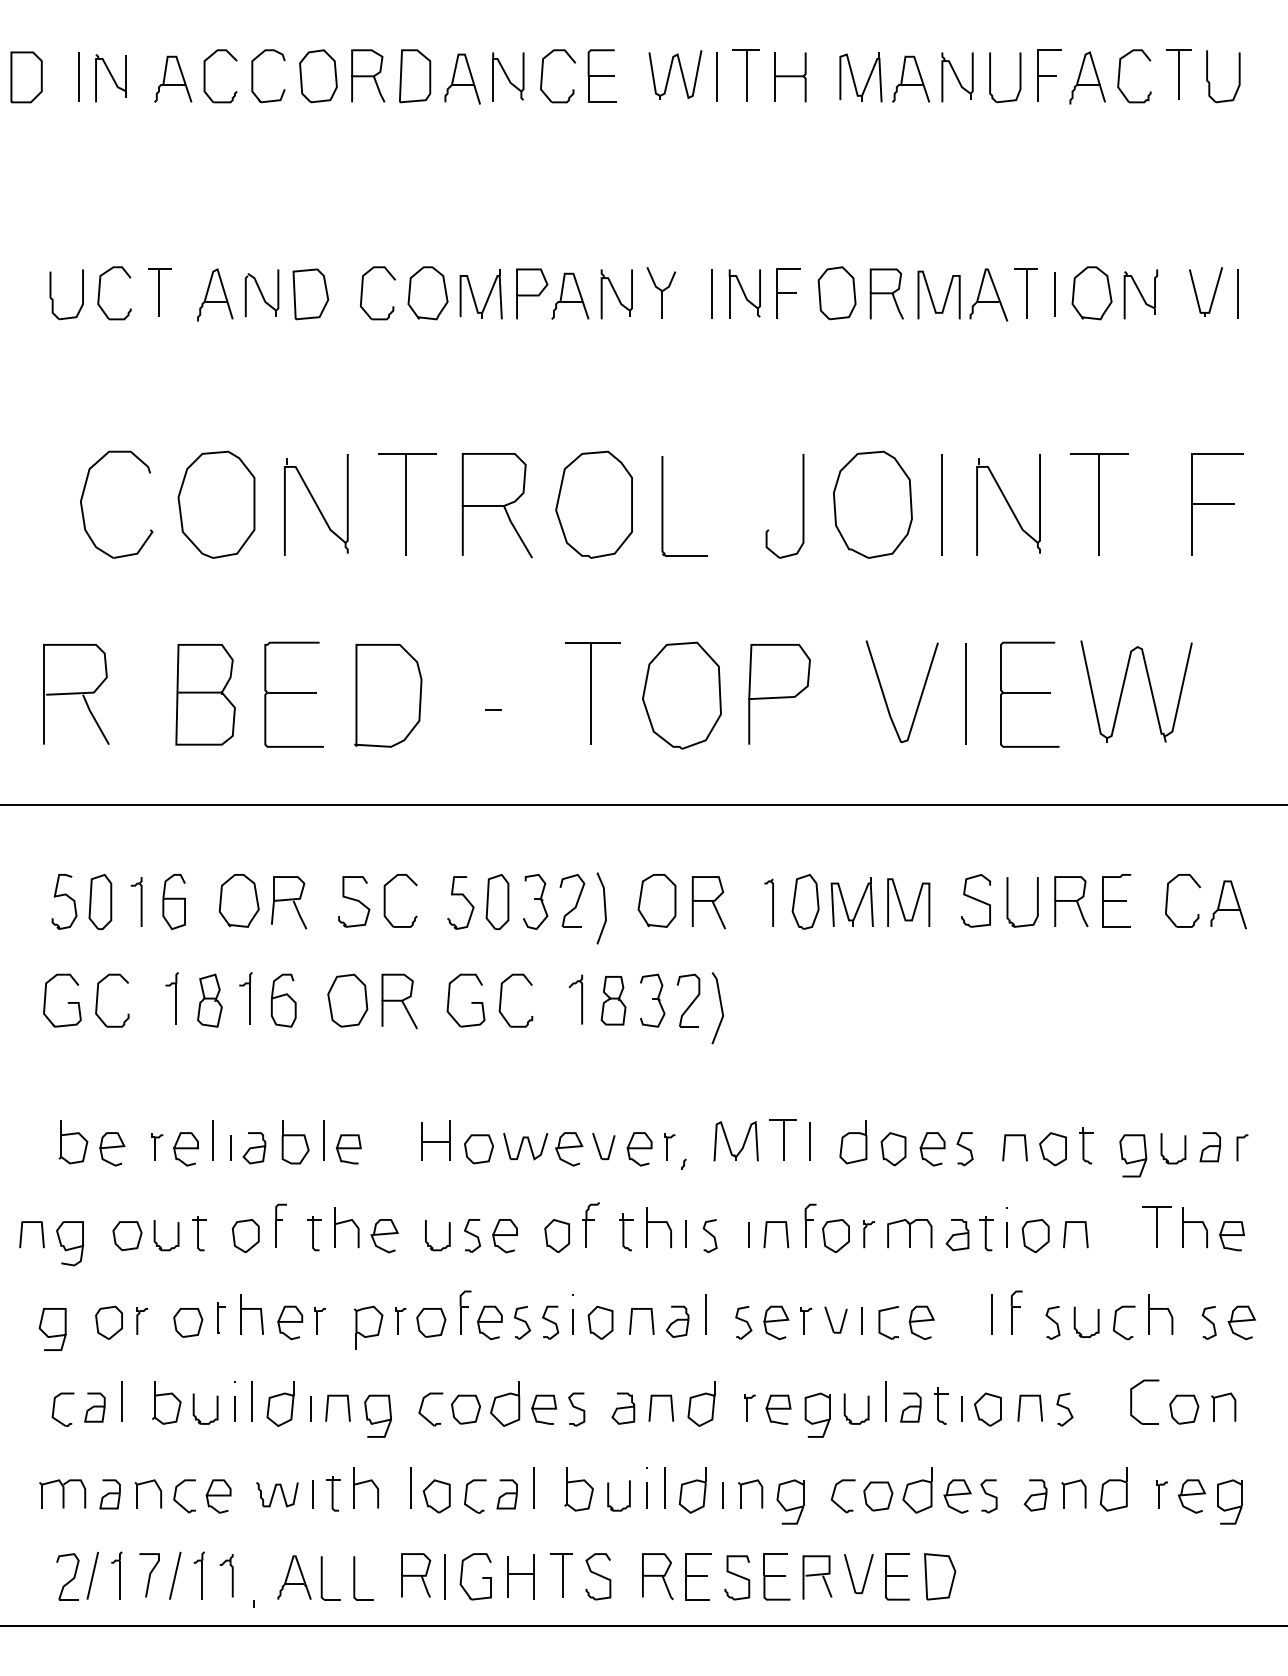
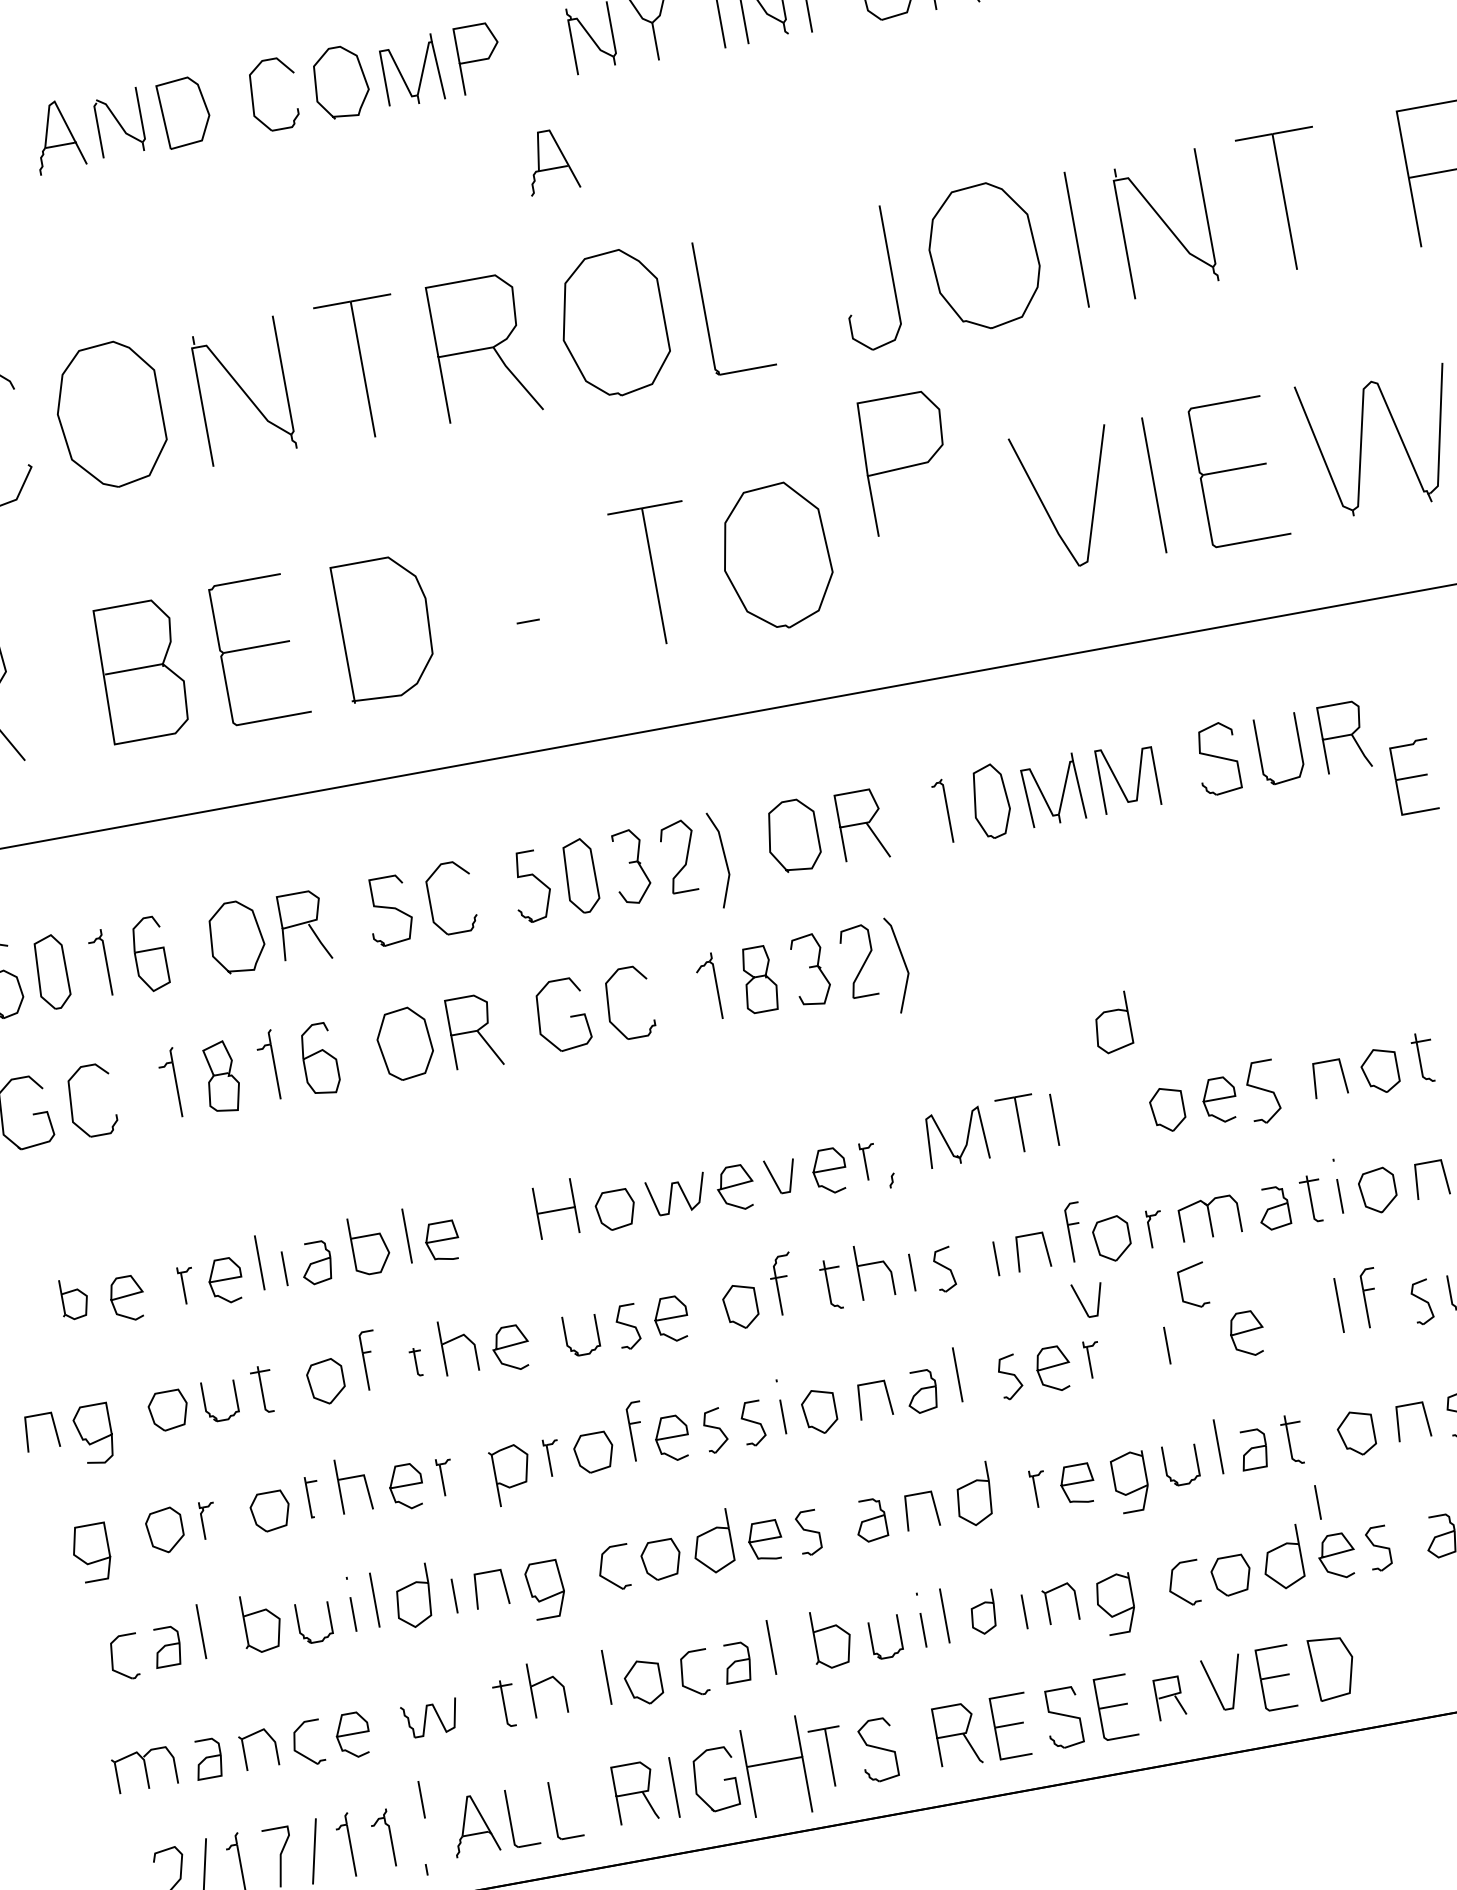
part: (570, 295) -> (550, 160), moved
curve: (779, 696) -> (907, 465), moved
part: (1116, 900) -> (1413, 776), moved
part: (73, 1142) -> (74, 1299), size x0.7
part: (853, 1142) -> (1112, 1023), moved
part: (964, 1149) -> (1262, 1092), size x1.4
part: (314, 1233) -> (417, 1361), size x0.6
part: (835, 1319) -> (1087, 1299), moved
part: (880, 1322) -> (1182, 1287), moved
line: (961, 1408) -> (1317, 1502), moved
part: (692, 1490) -> (982, 1612), size x0.7
line: (312, 1494) -> (420, 1799), moved
part: (520, 1576) -> (774, 1768), size x1.6
part: (817, 1577) -> (1170, 1698), size x0.7

